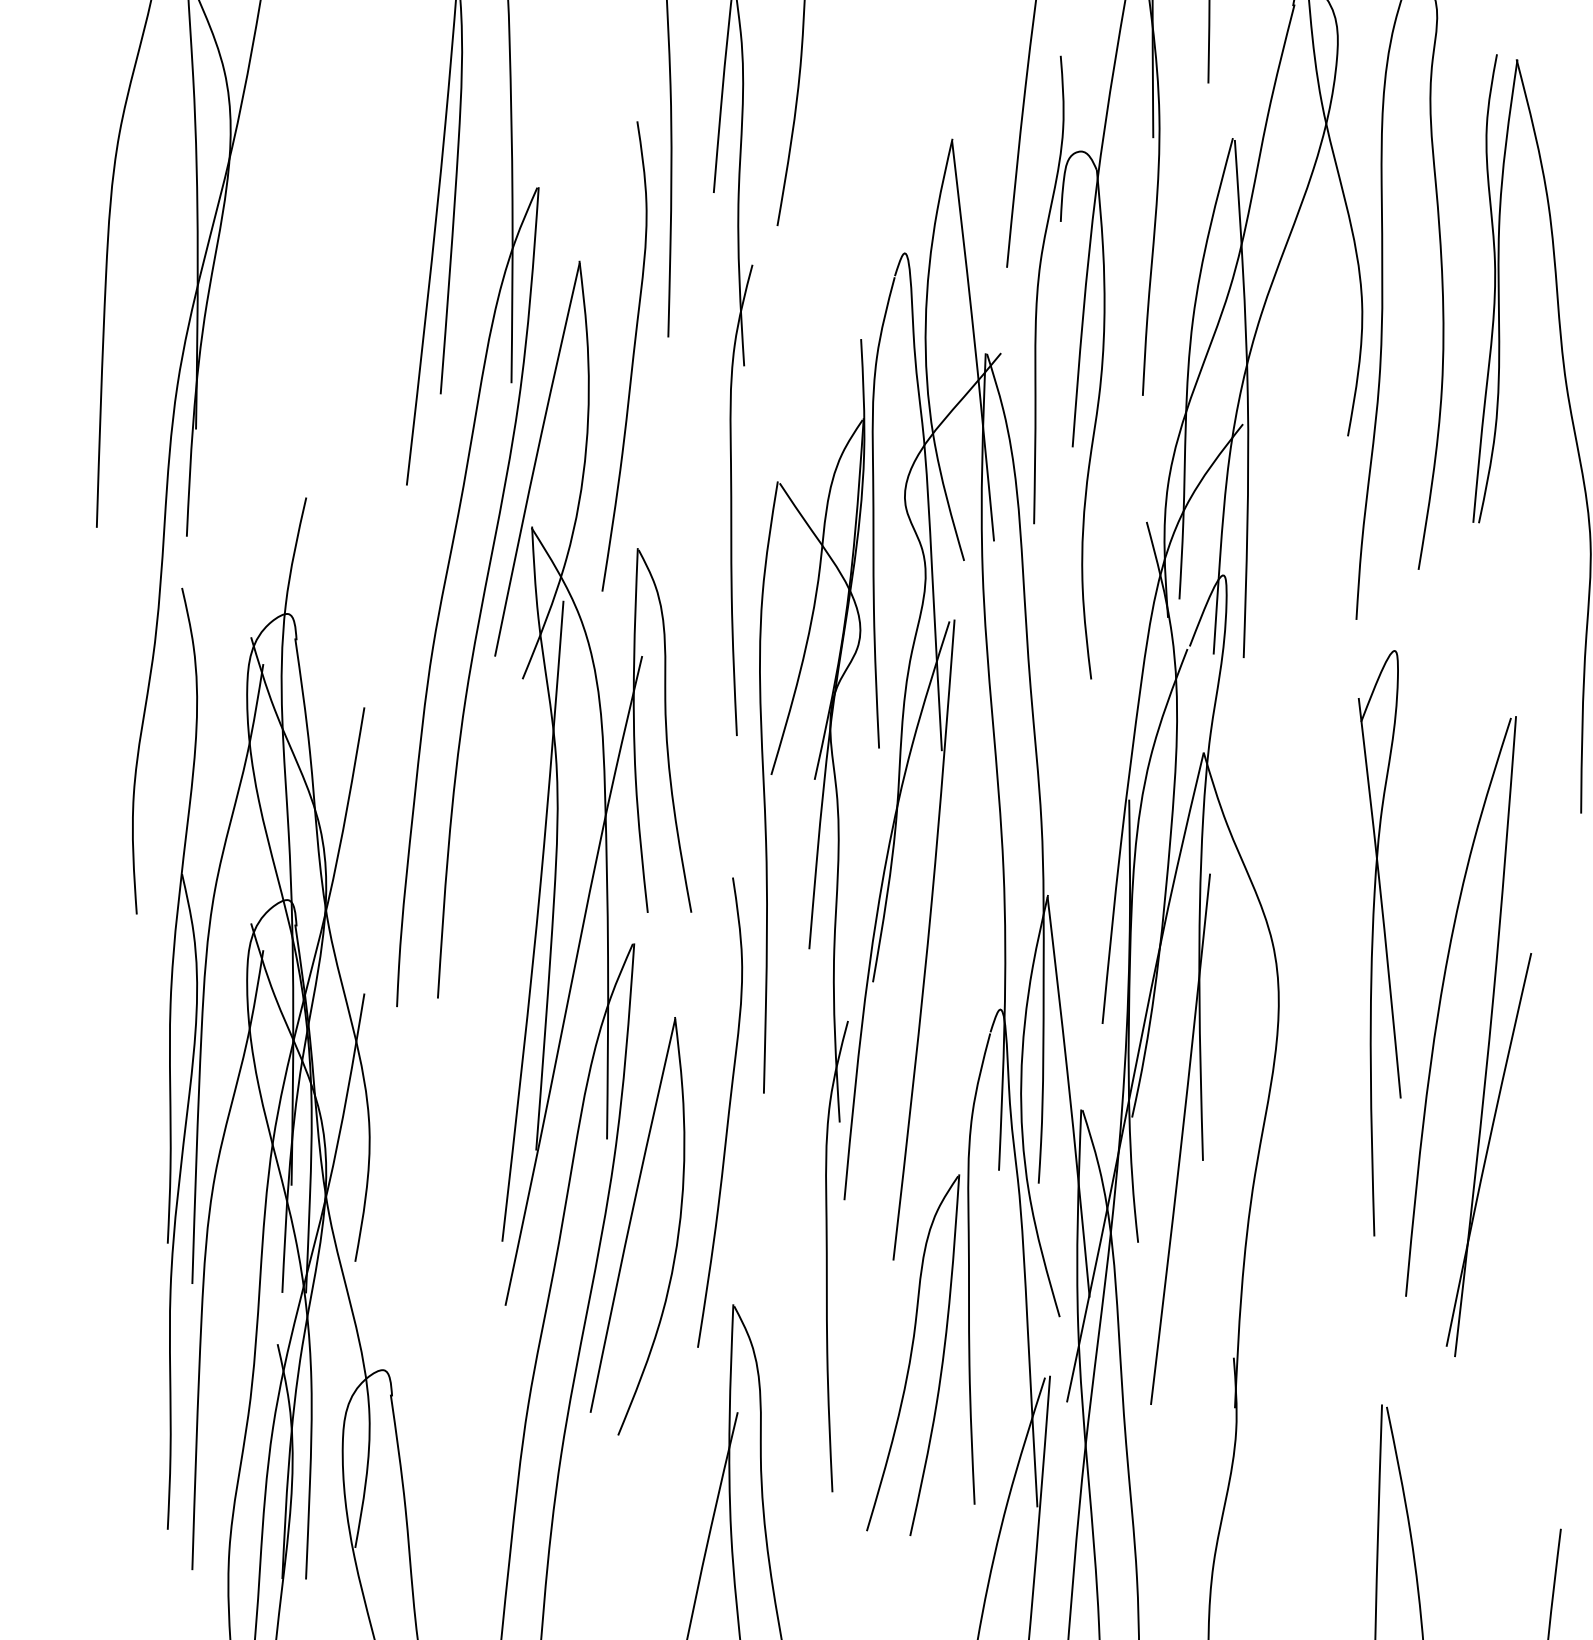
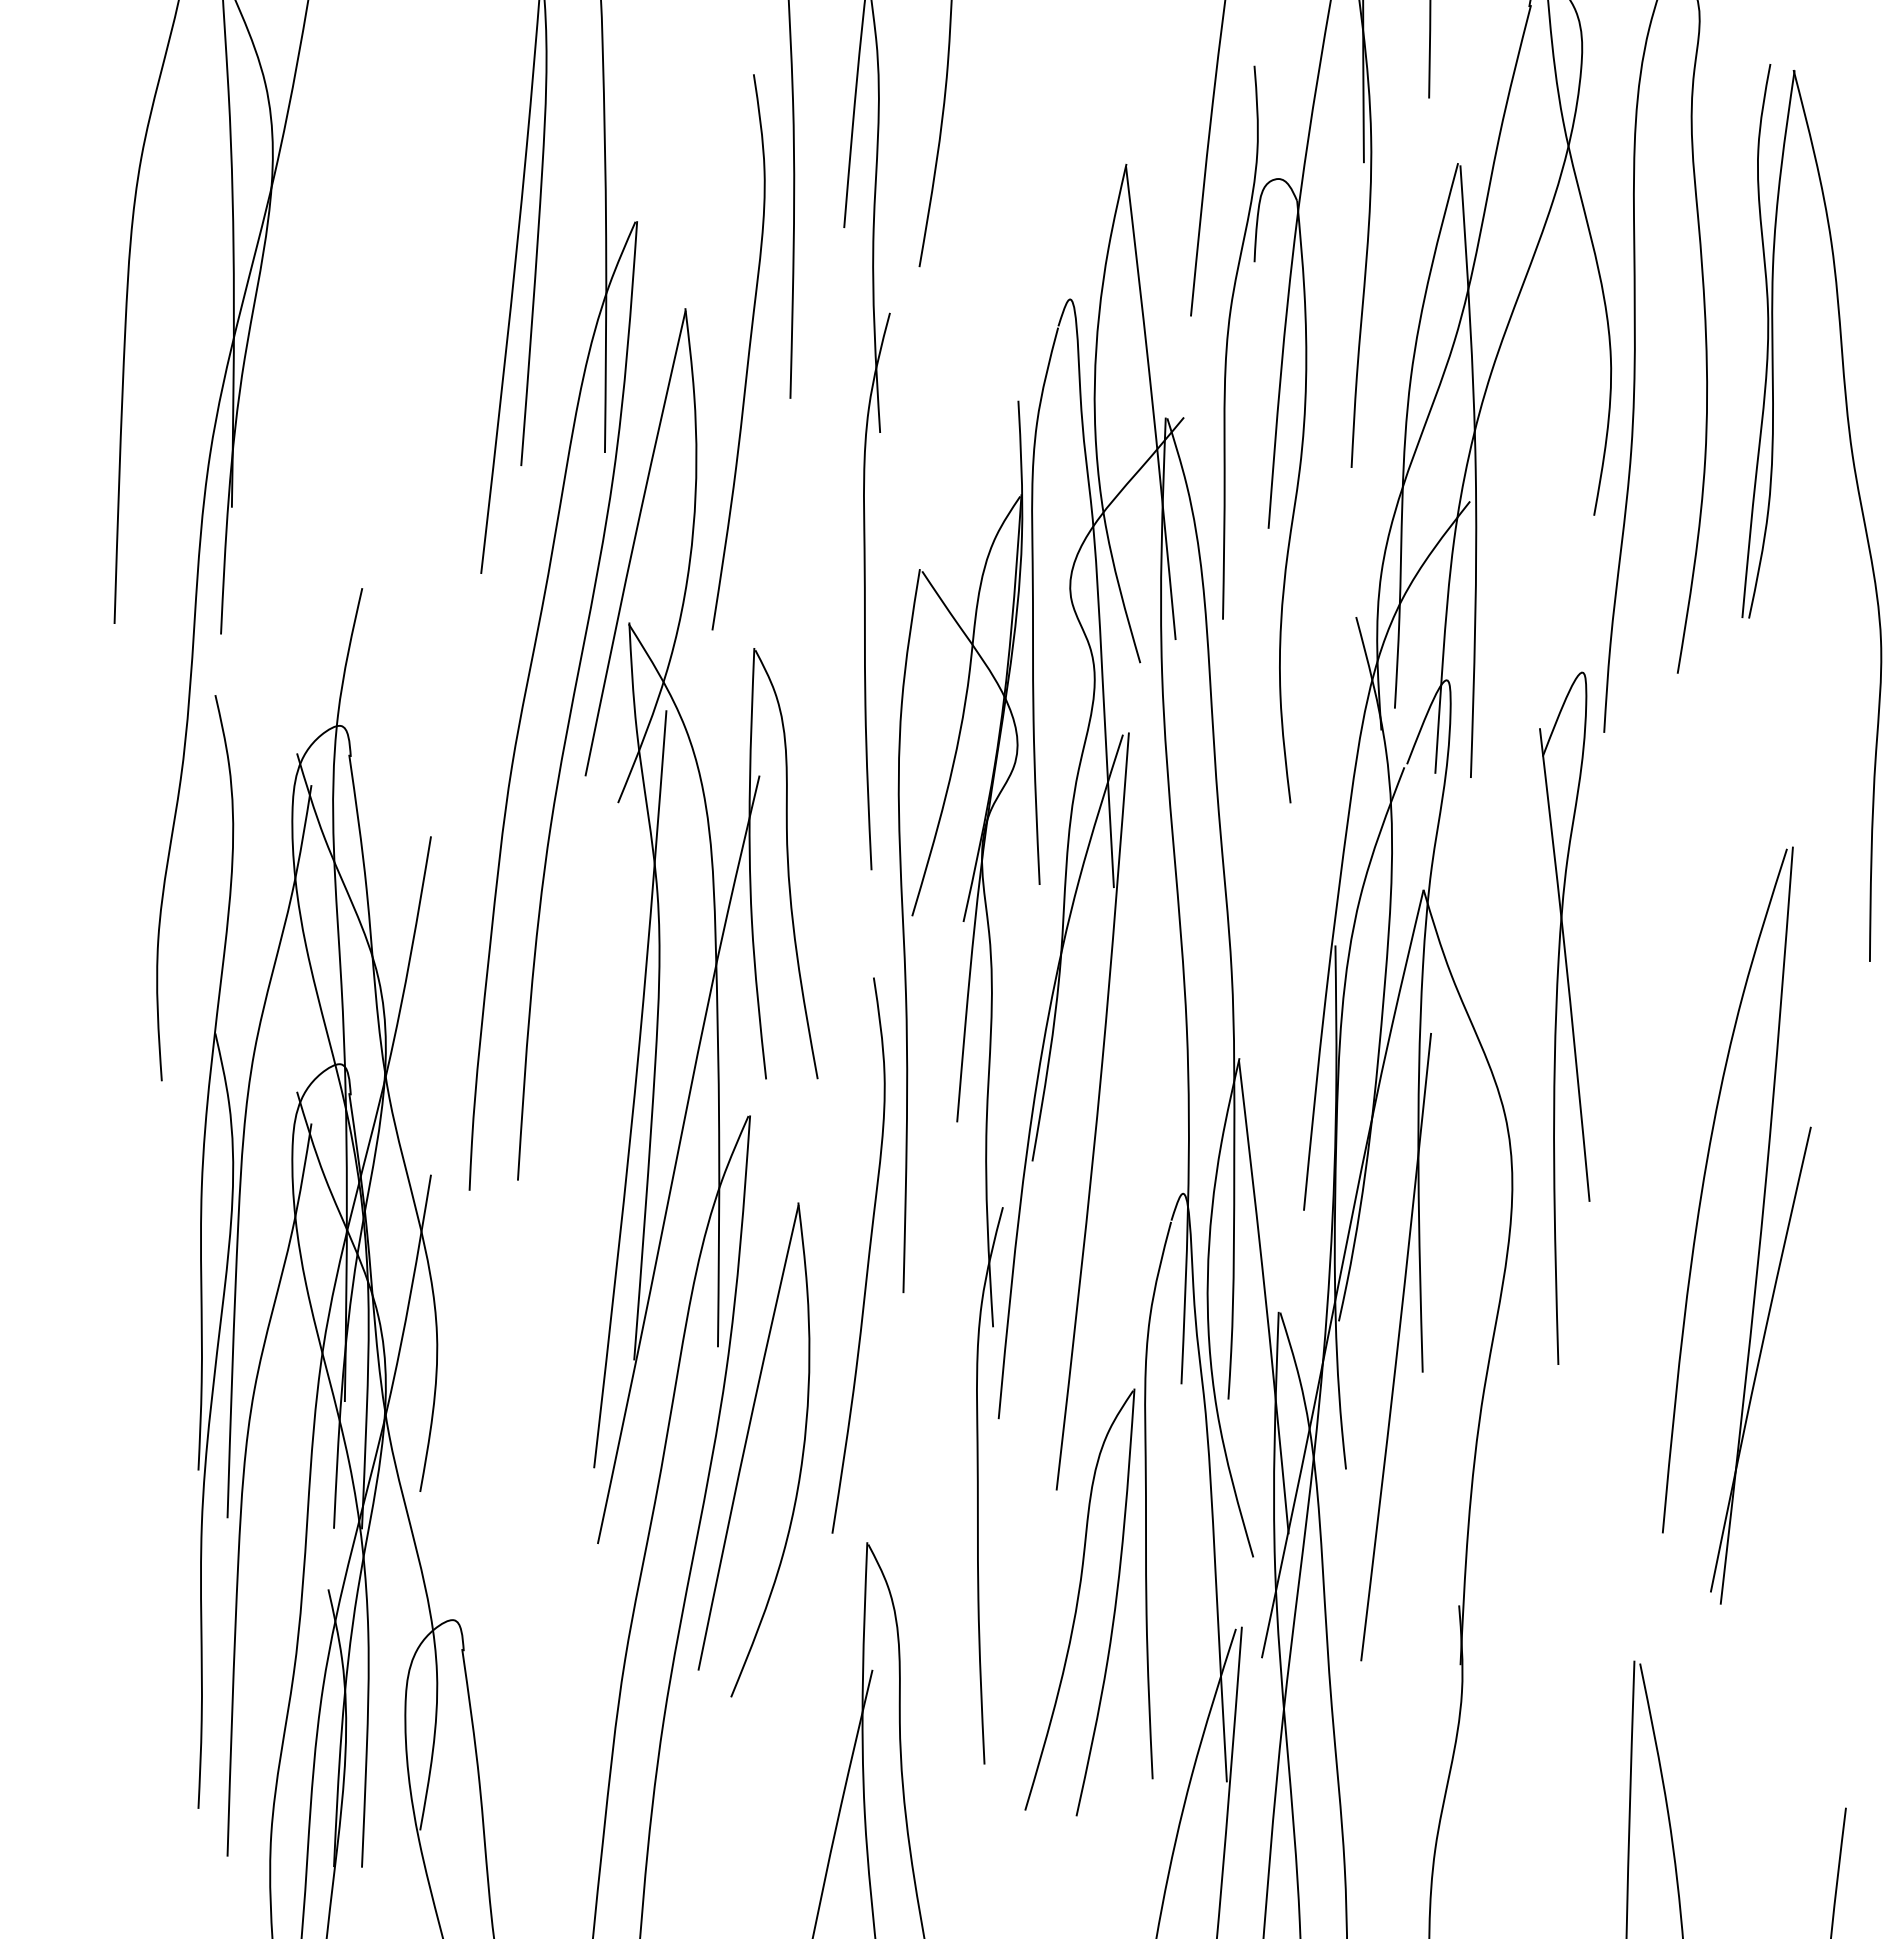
curve: (632, 359) -> (747, 355), moved
part: (1379, 942) -> (1564, 1017), moved
curve: (727, 1115) -> (867, 1258), moved

